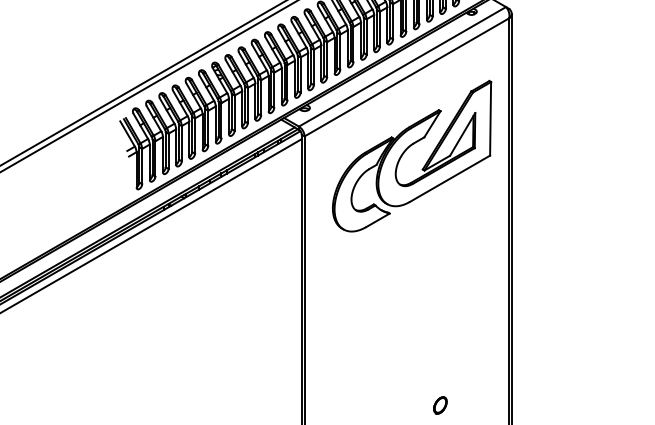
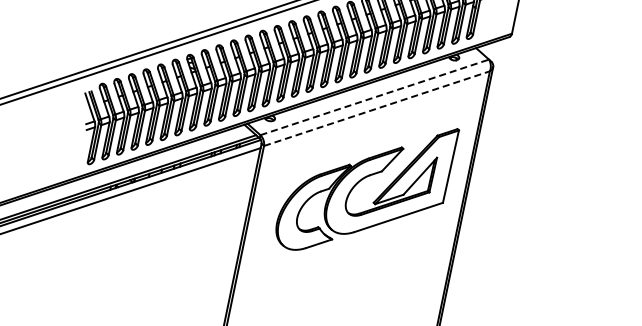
line: (402, 66) -> (374, 97), solid -> dashed
line: (407, 77) -> (377, 108), solid -> dashed

